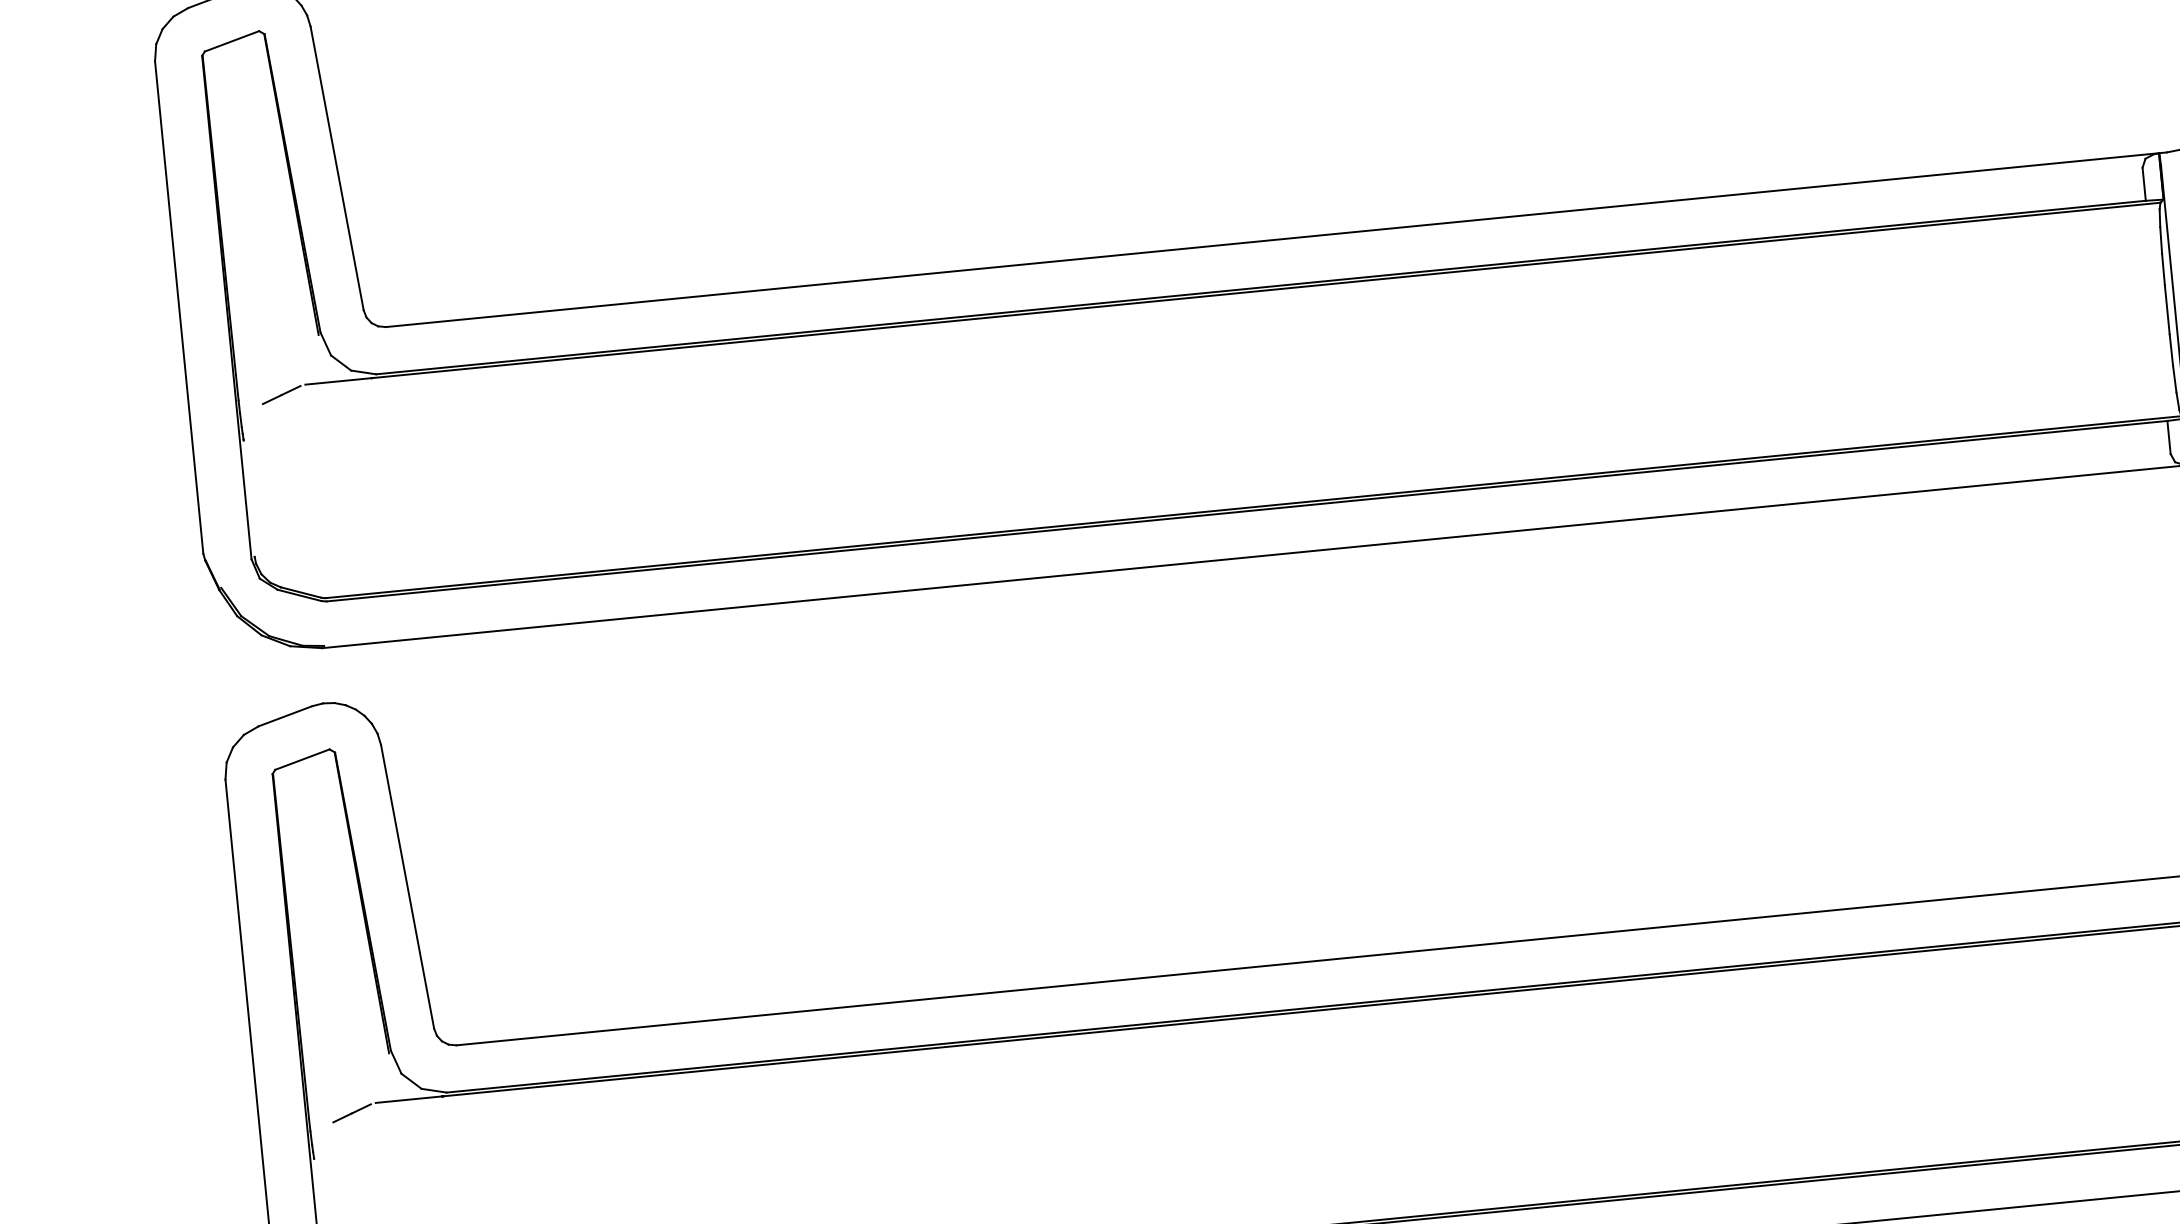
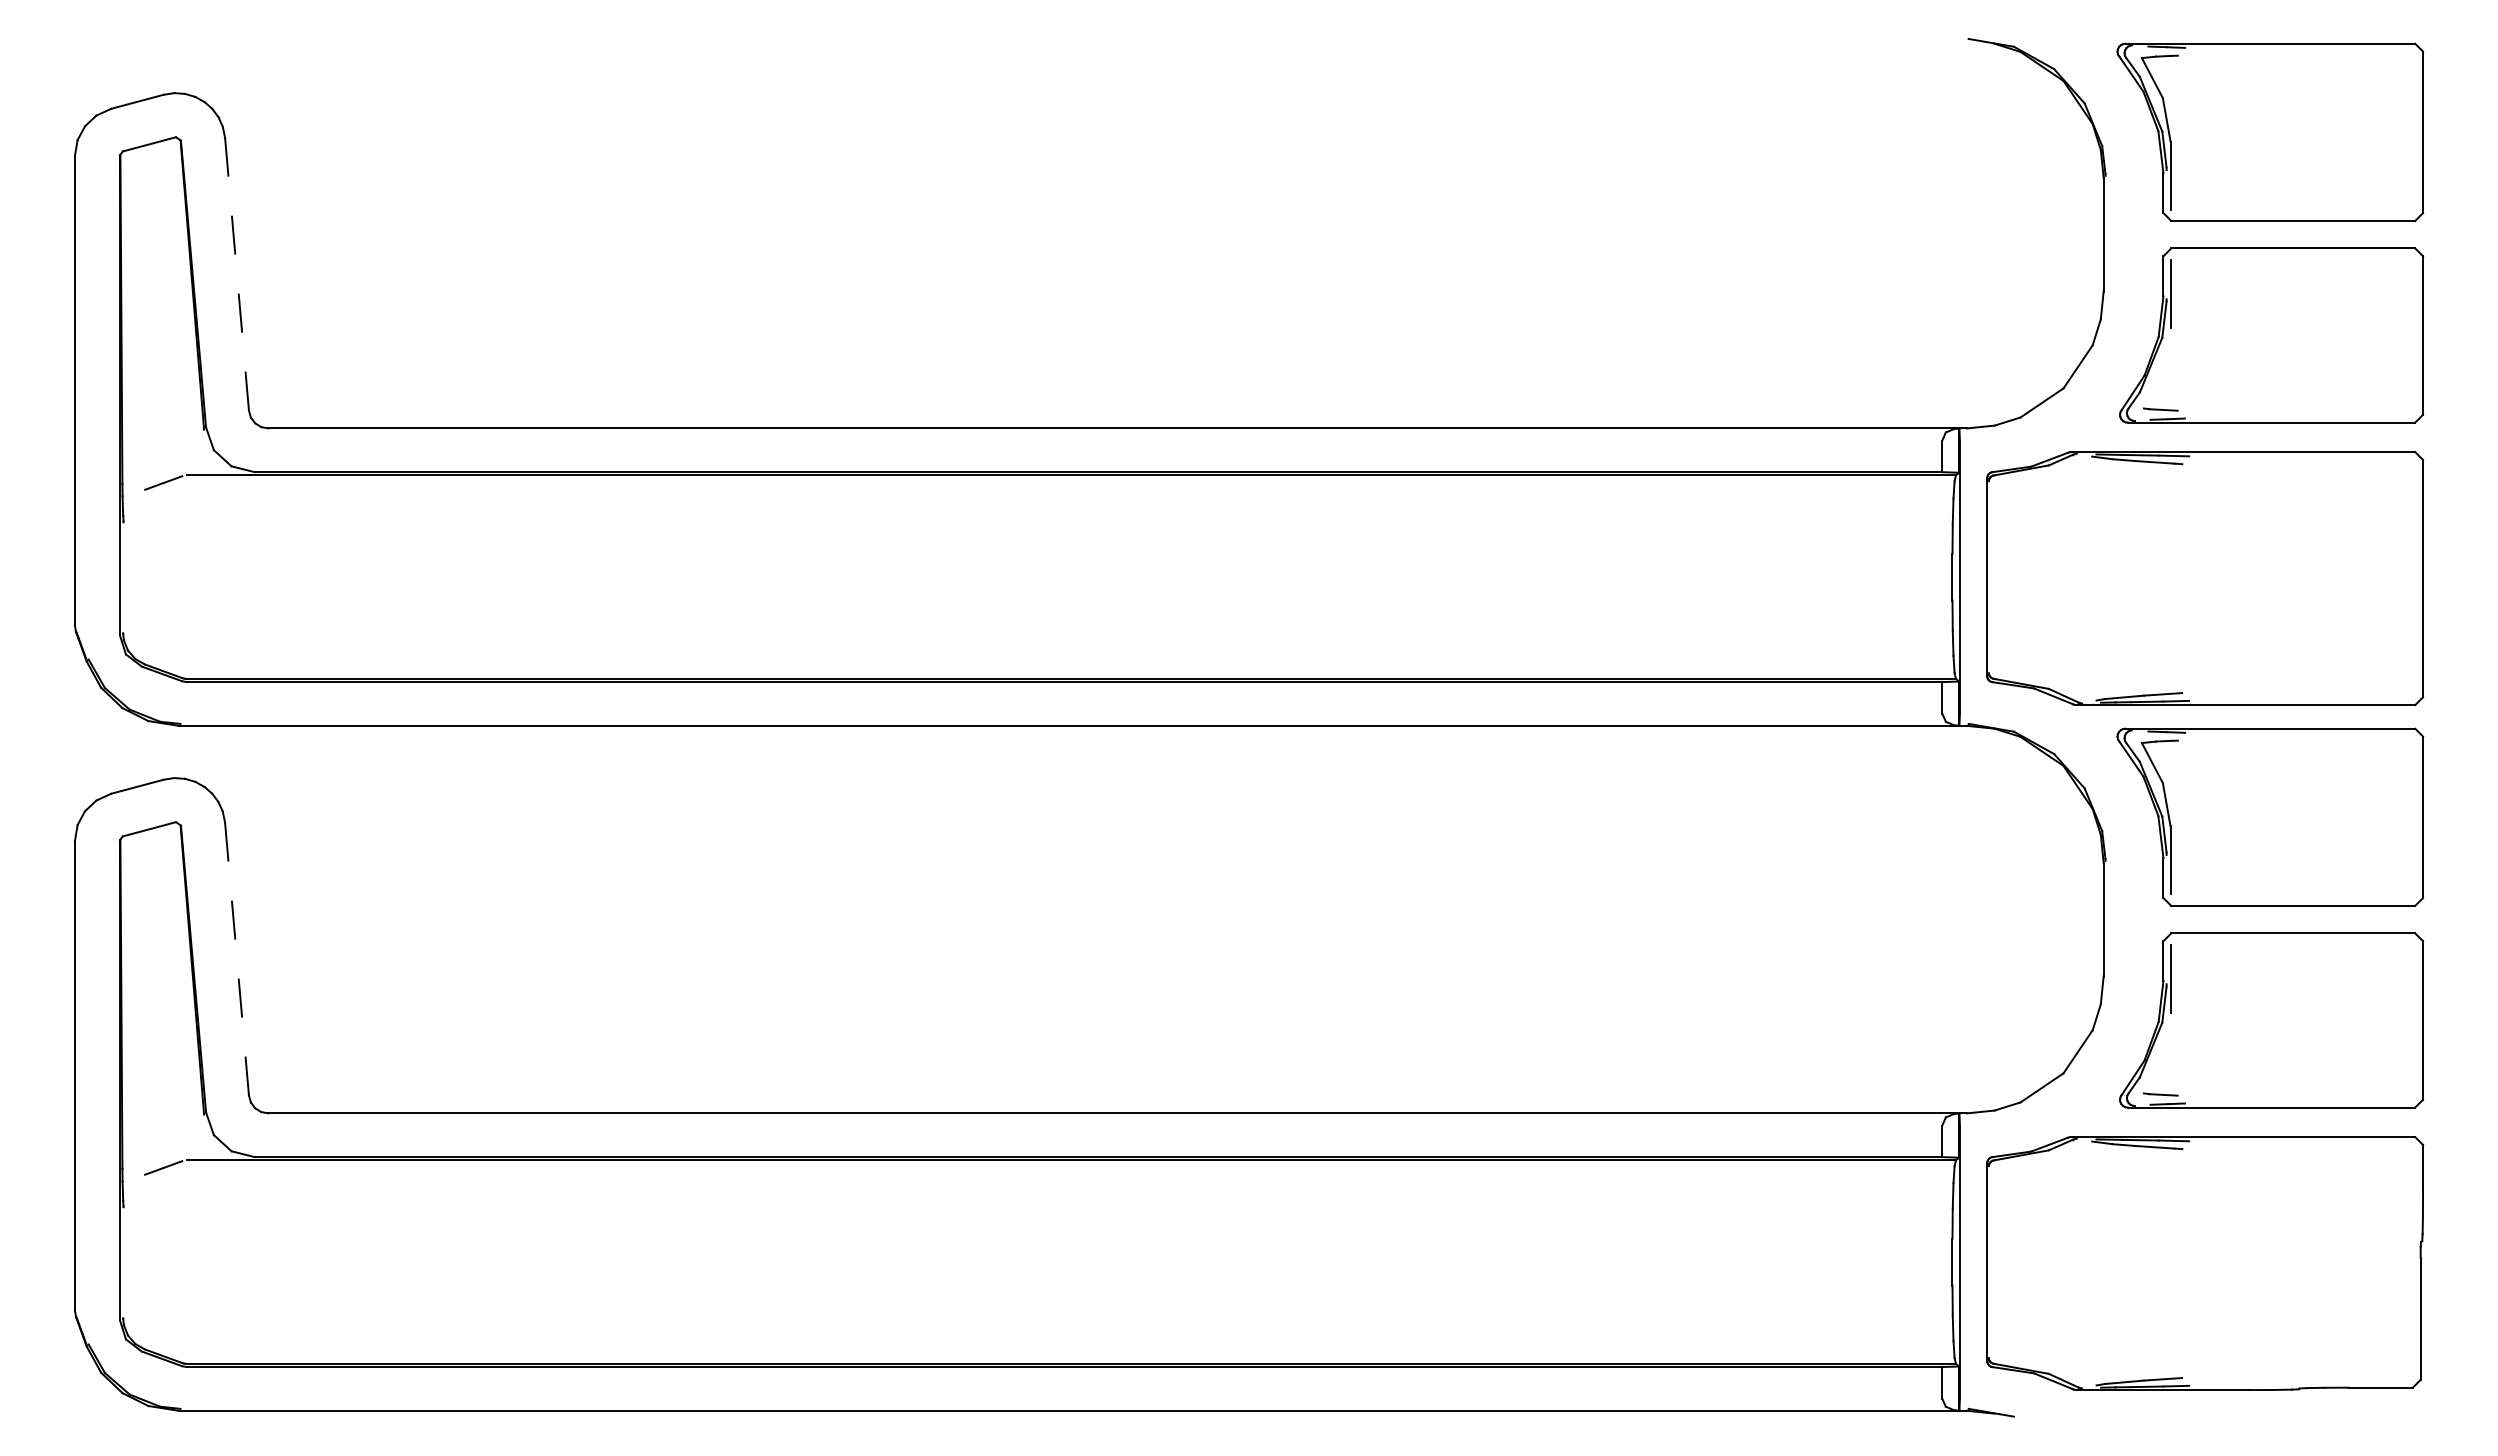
line: (337, 168) -> (237, 274), solid -> dashed
line: (408, 887) -> (237, 959), solid -> dashed

